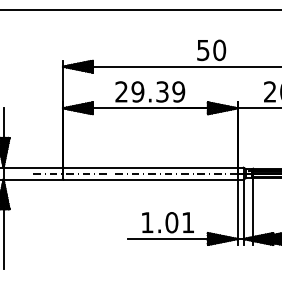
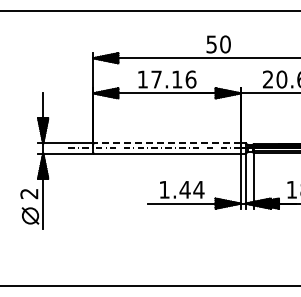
text: (149, 91) -> (166, 79), 29.39 -> 17.16
line: (149, 167) -> (166, 143), solid -> dashed
text: (179, 222) -> (191, 189), 1.01 -> 1.44

